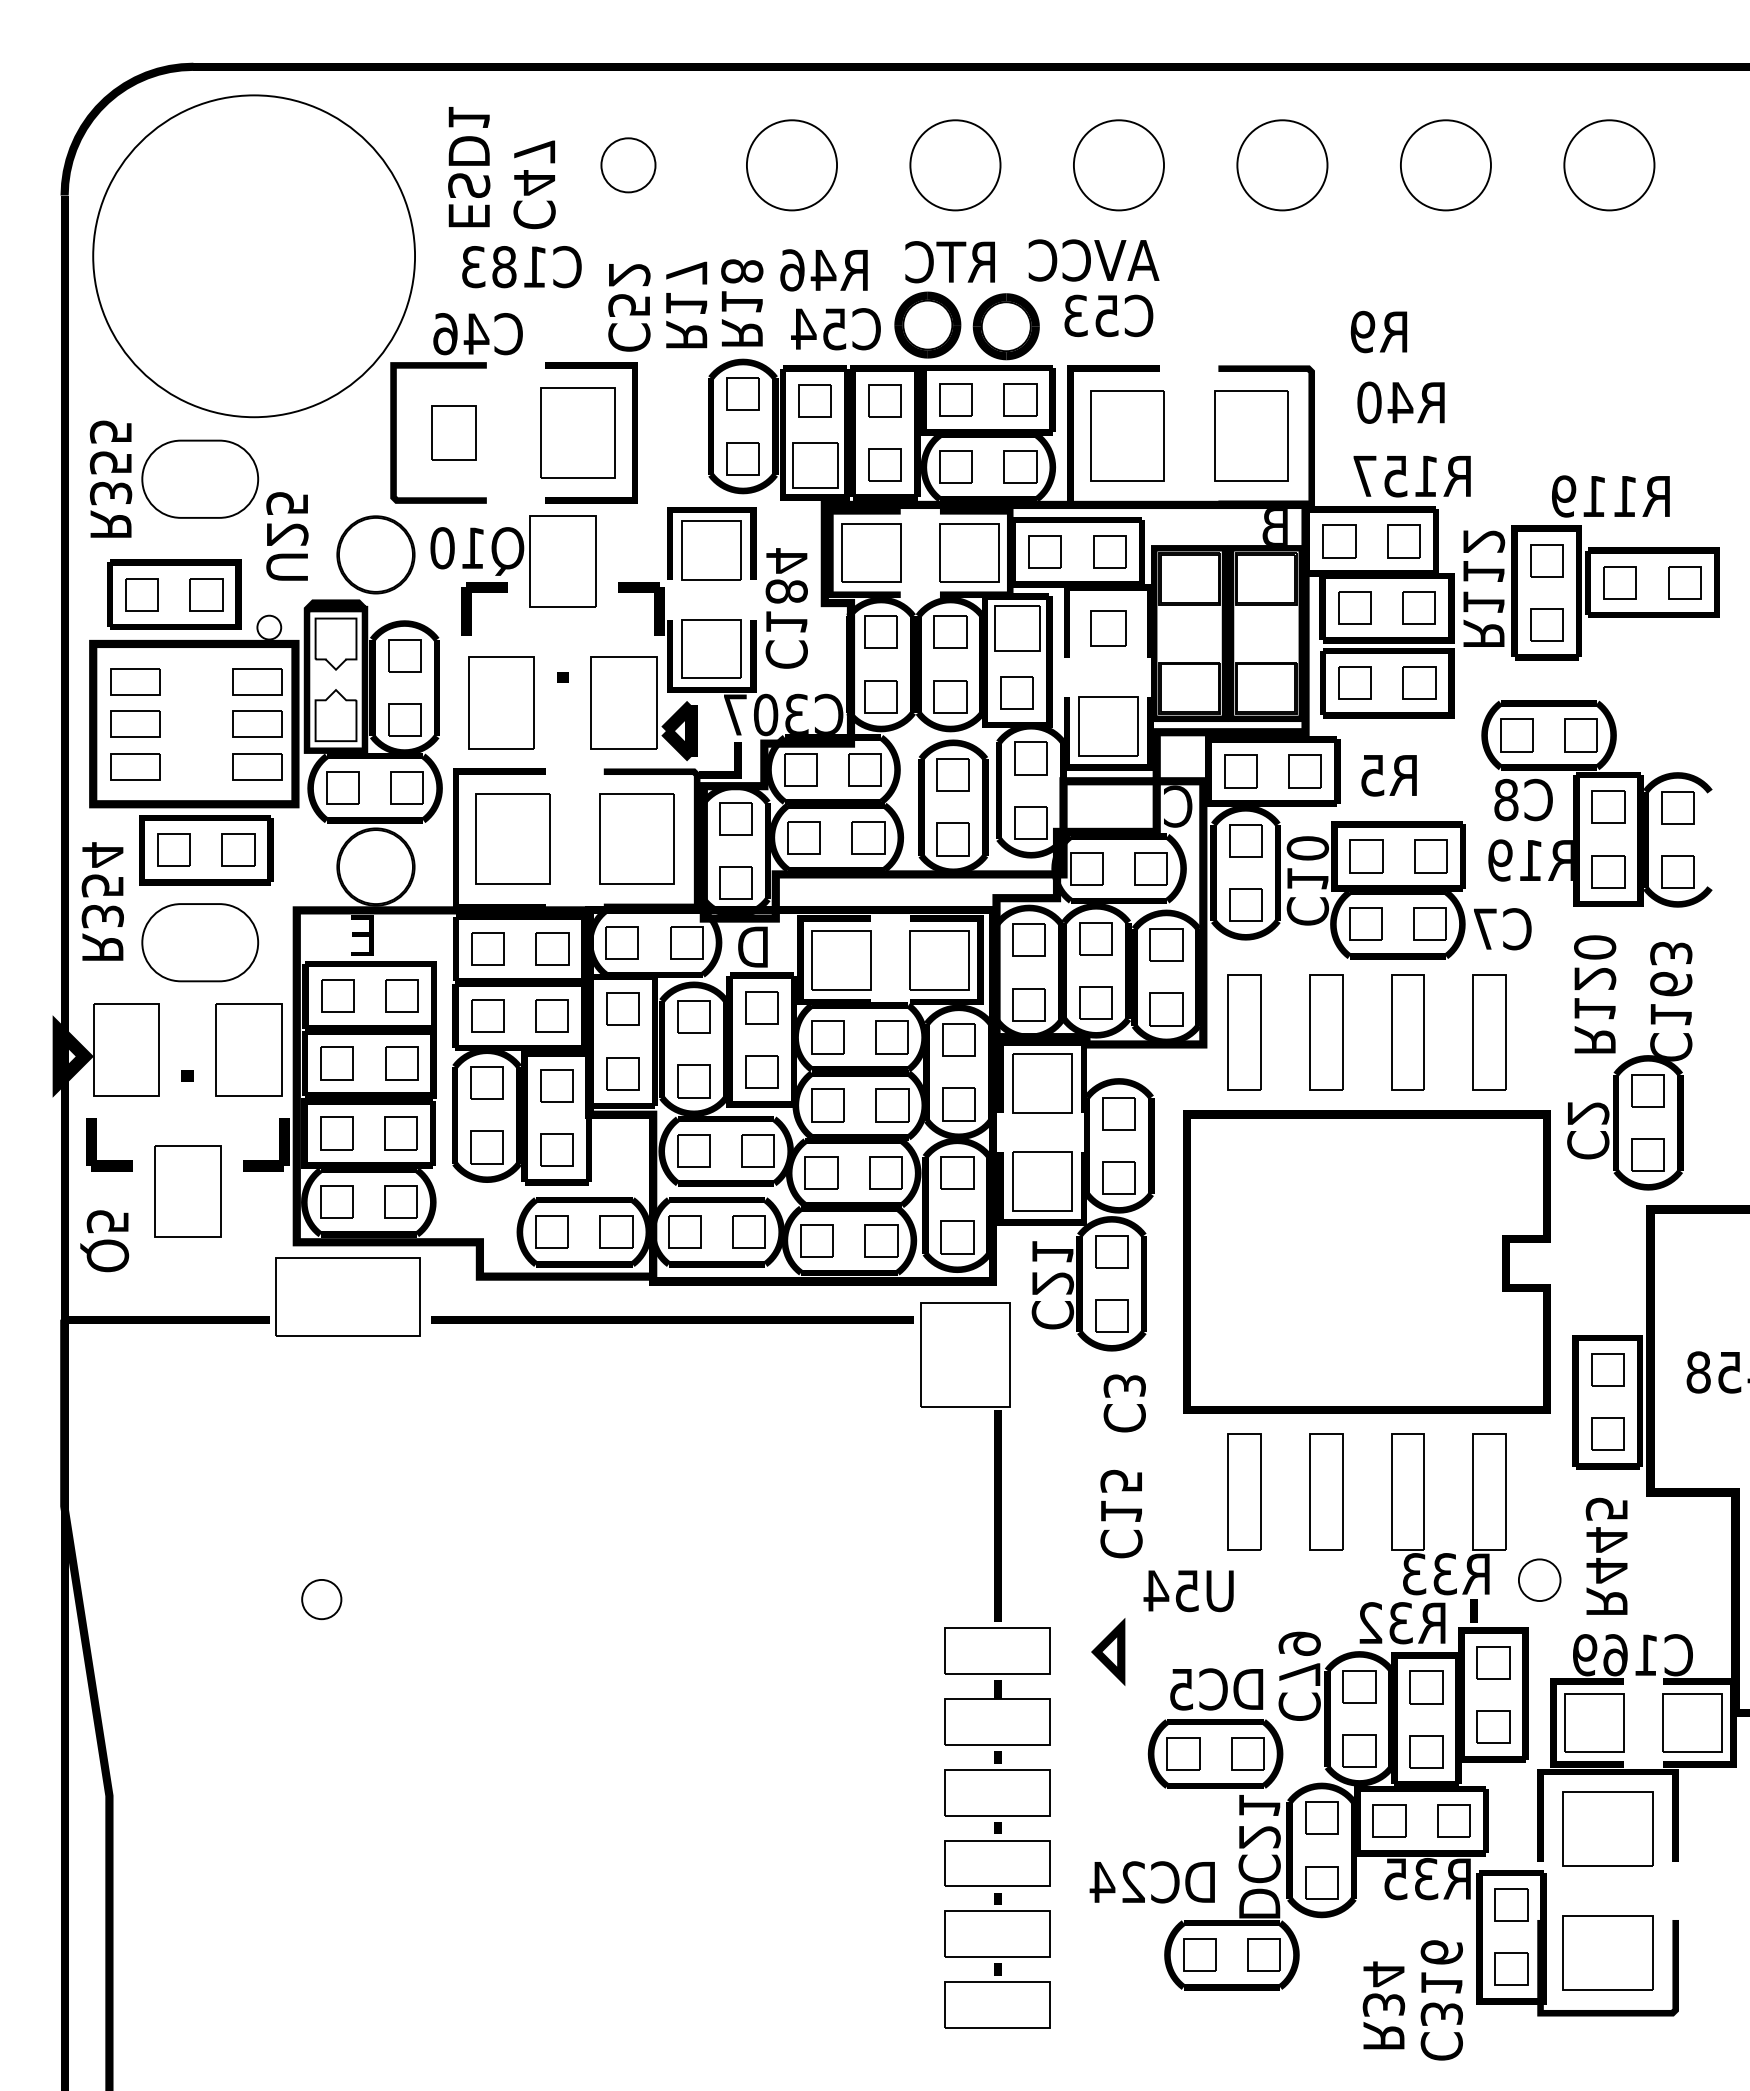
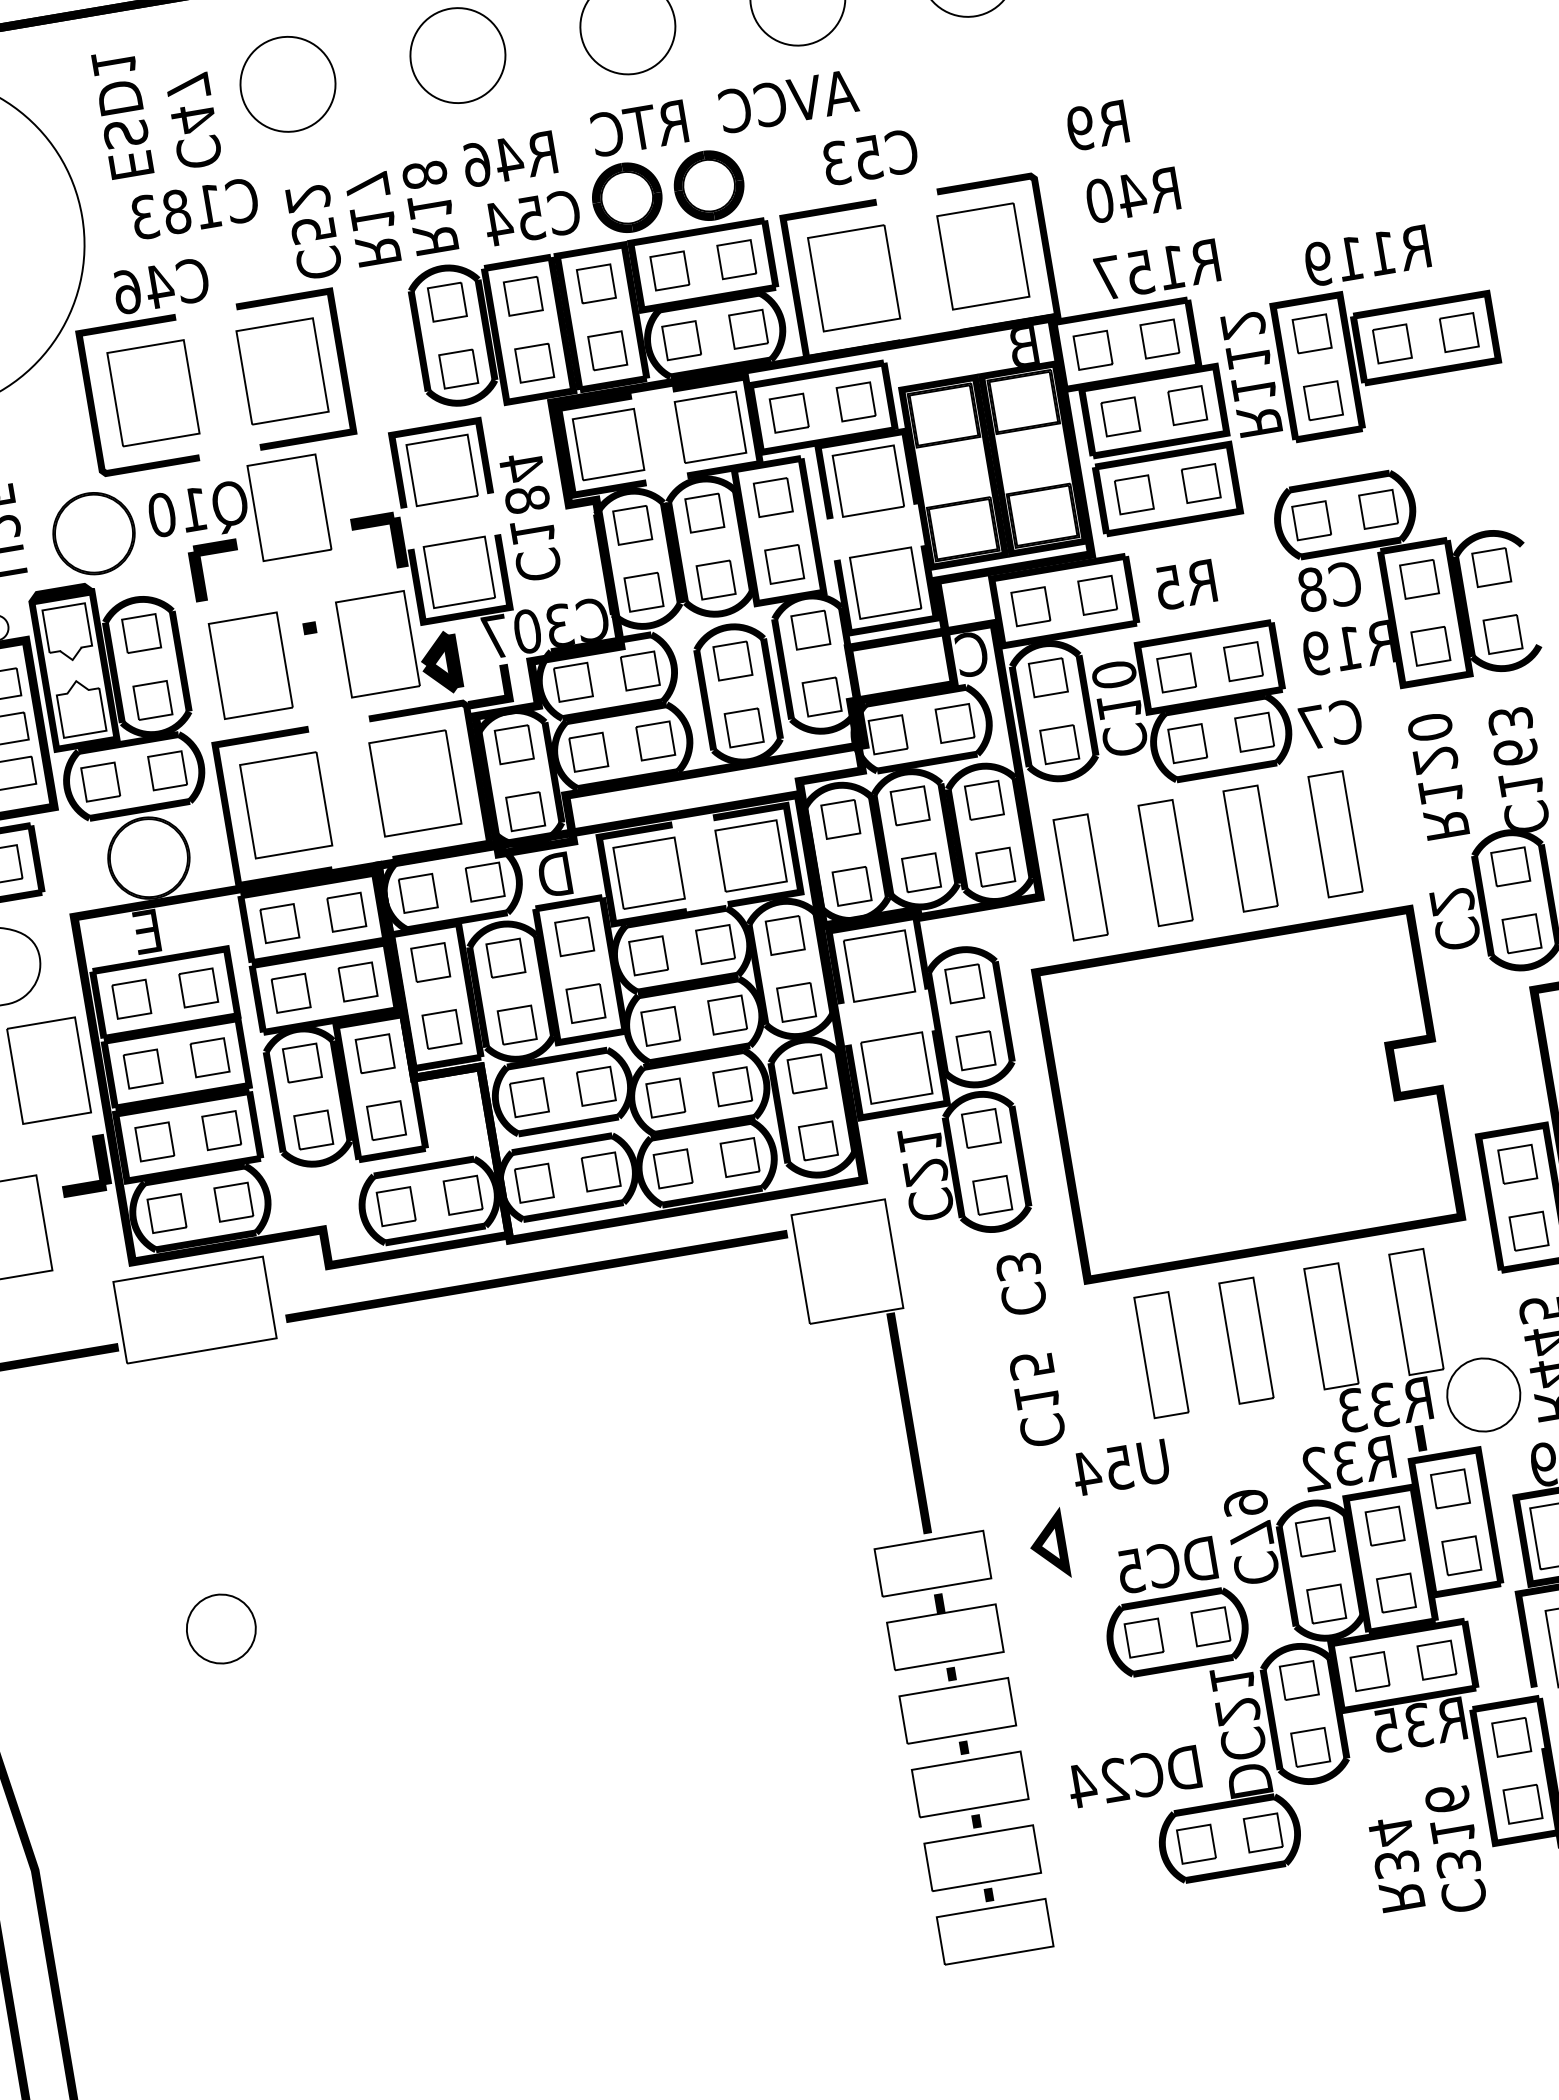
circle: (628, 165) -> (288, 84), size x1.67
text: (1108, 315) -> (870, 157), moved
part: (453, 432) -> (153, 392), size x1.67
part: (814, 464) -> (533, 362), size x0.71
part: (1016, 628) -> (772, 497), size x0.71
part: (1108, 628) -> (868, 481), size x1.67
part: (1539, 1579) -> (1483, 1394), size x1.67
circle: (321, 1599) -> (221, 1629), size x1.67

